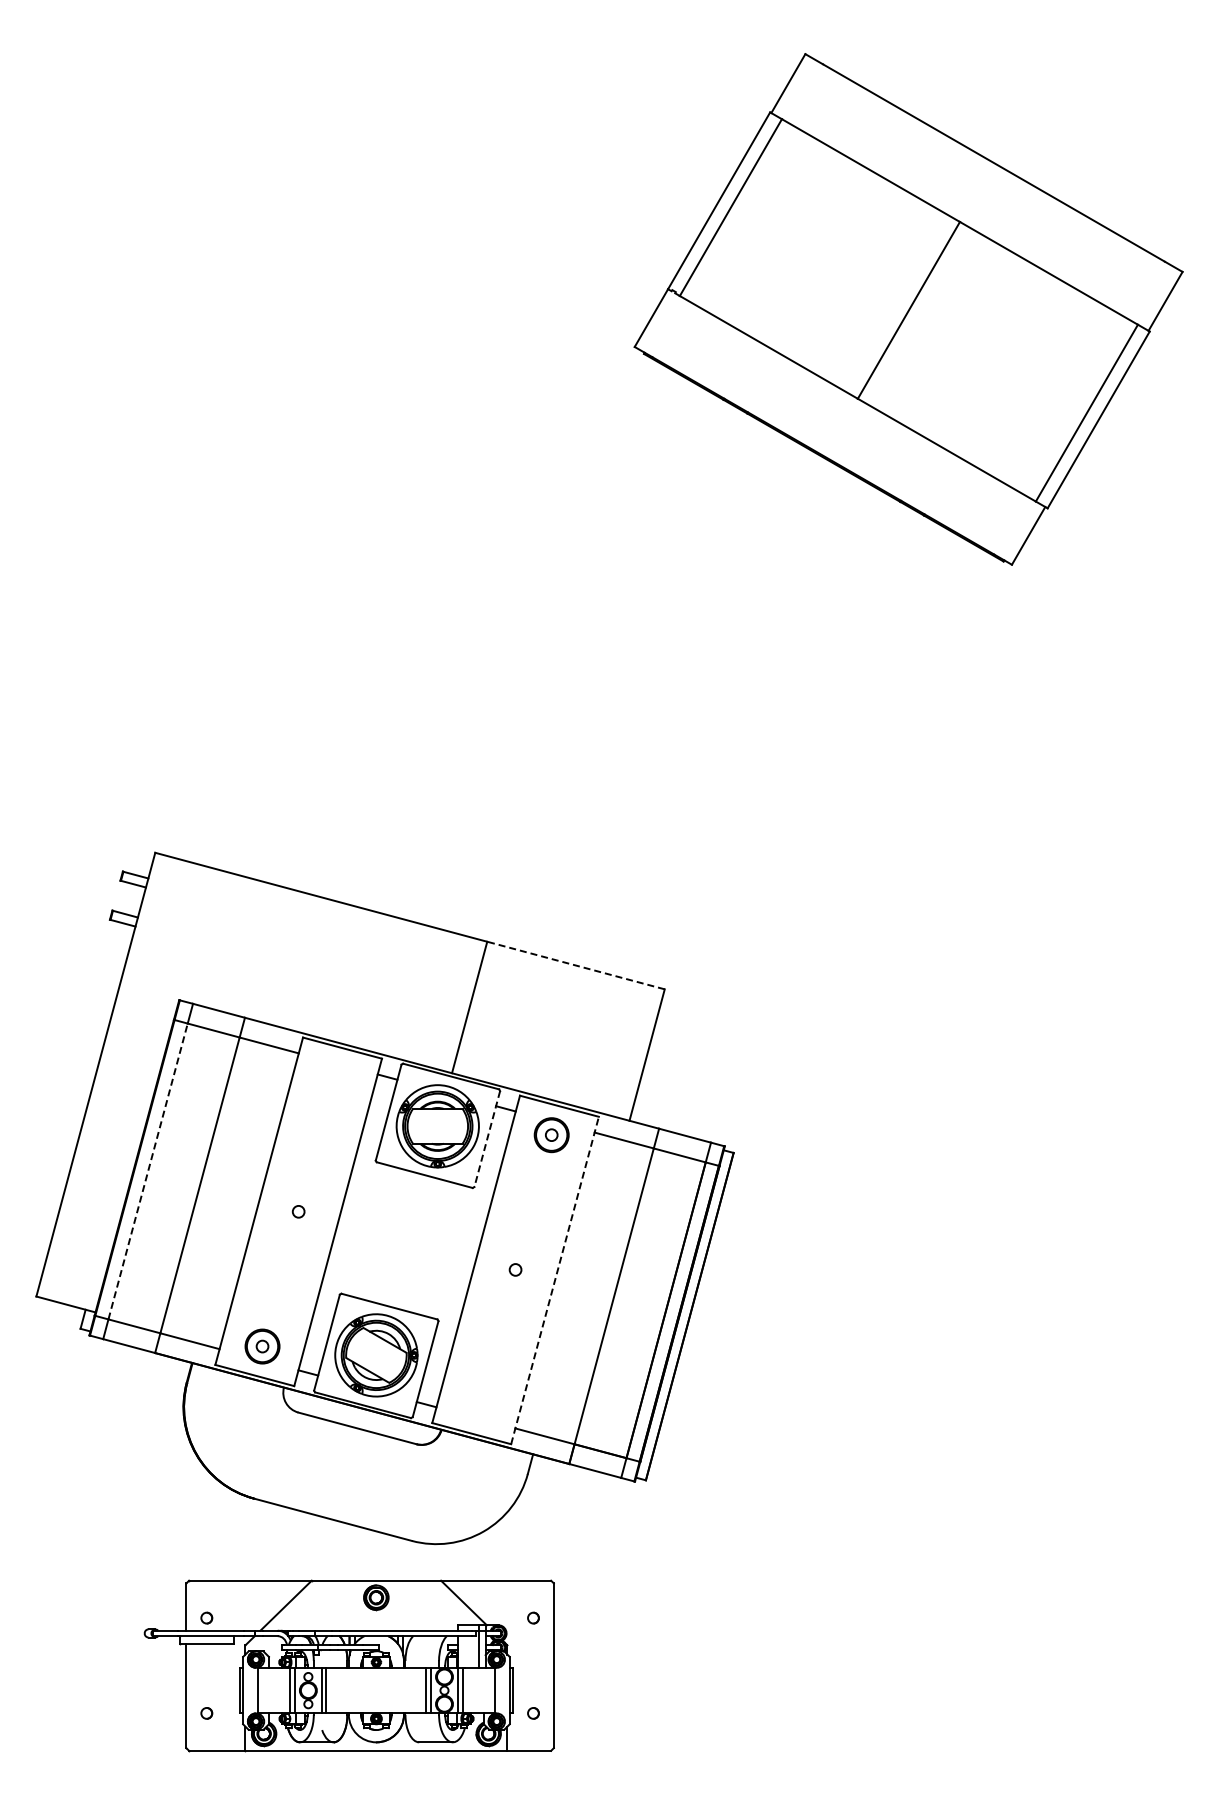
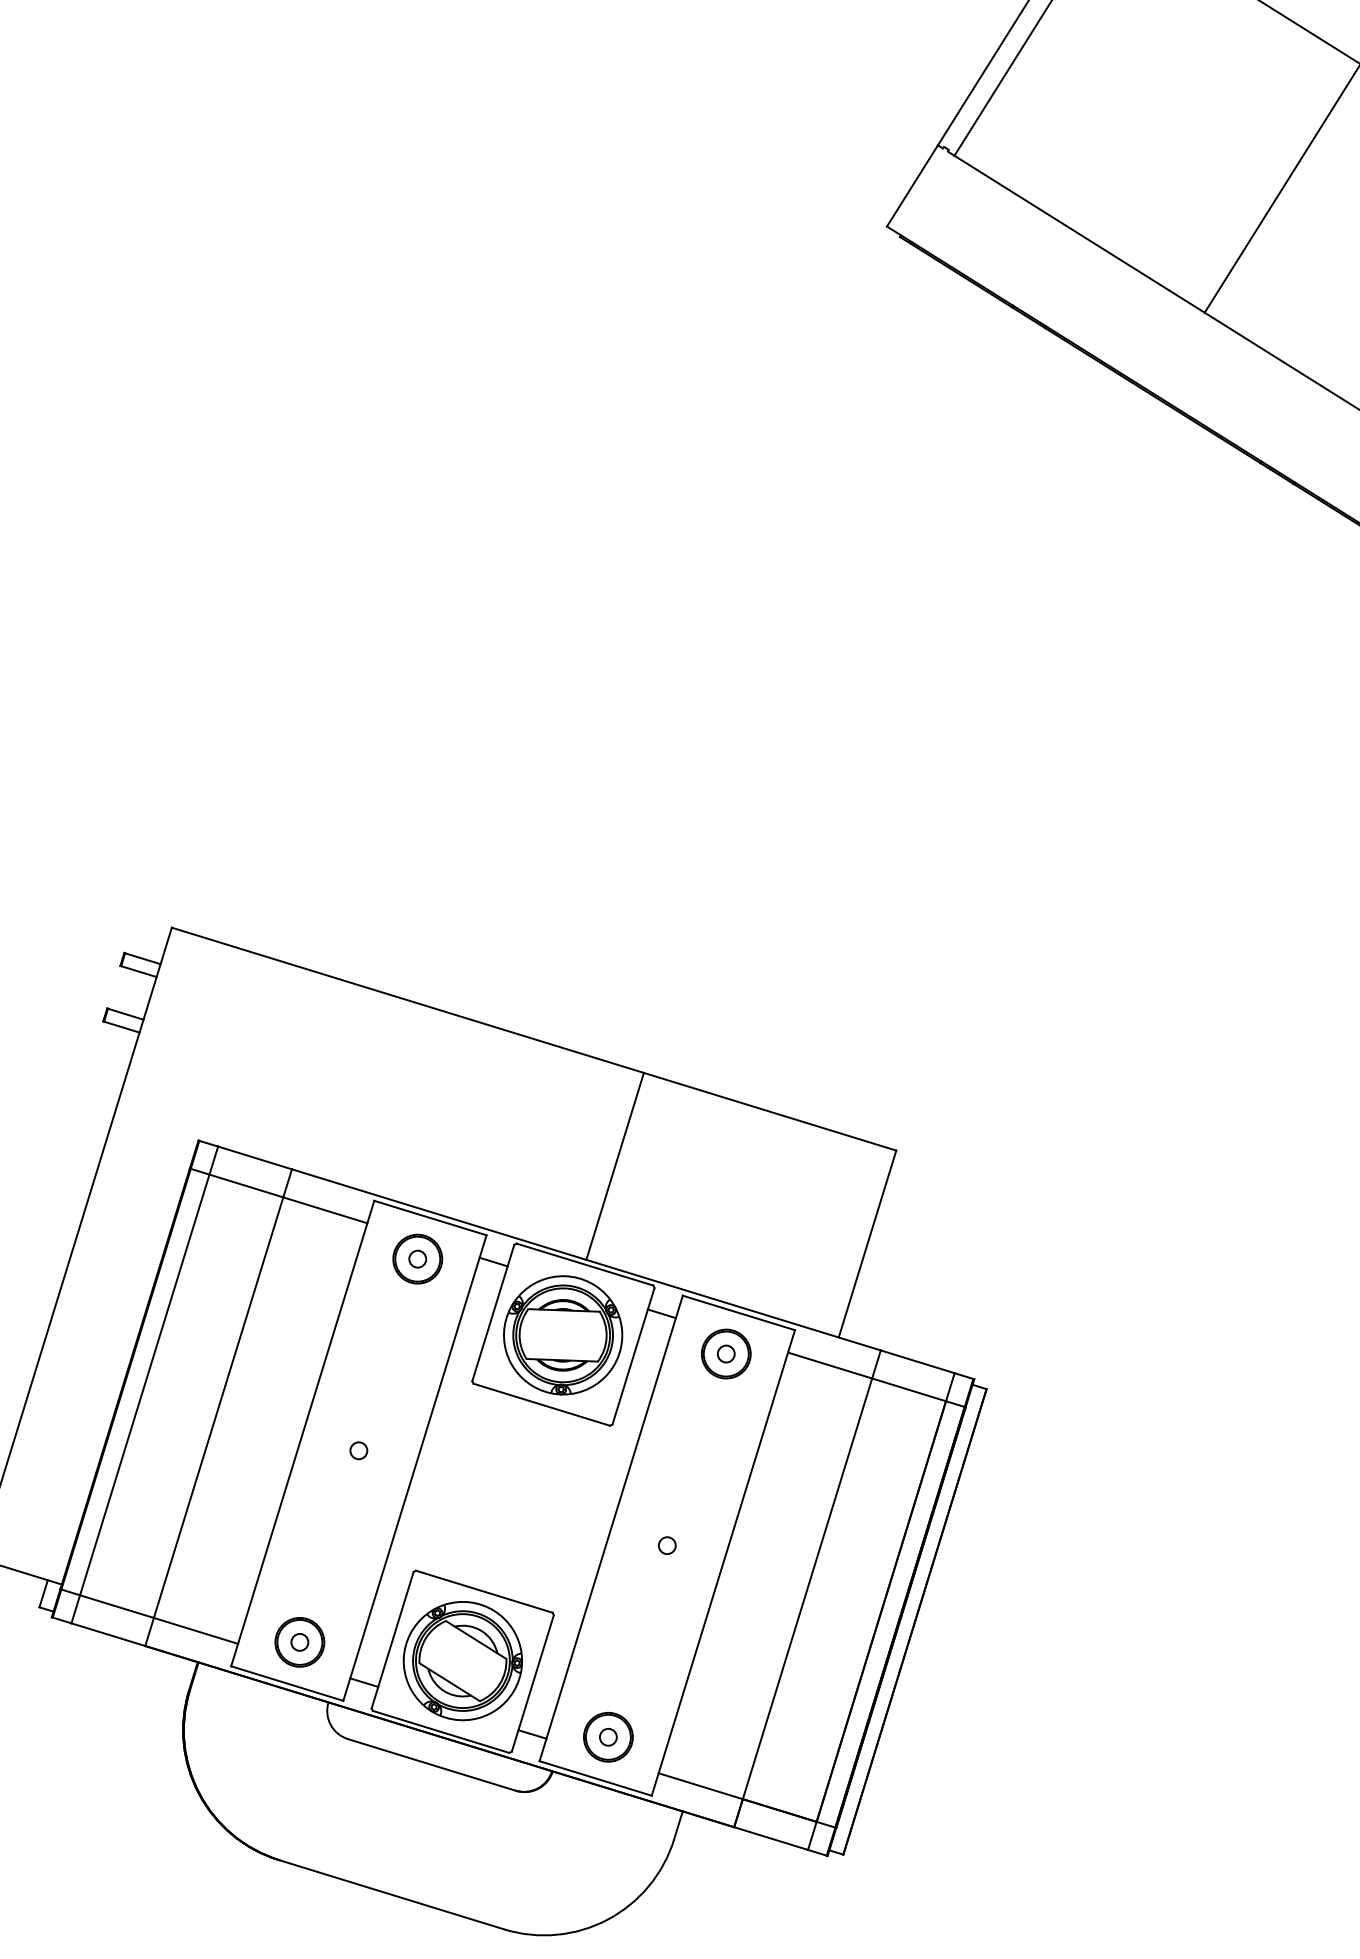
line: (576, 965) -> (770, 1111), dashed -> solid
part: (334, 1076) -> (417, 1258), added
line: (487, 1139) -> (633, 1356), dashed -> solid
line: (148, 1171) -> (145, 1384), dashed -> solid
line: (555, 1280) -> (724, 1562), dashed -> solid
part: (479, 1404) -> (608, 1737), added

